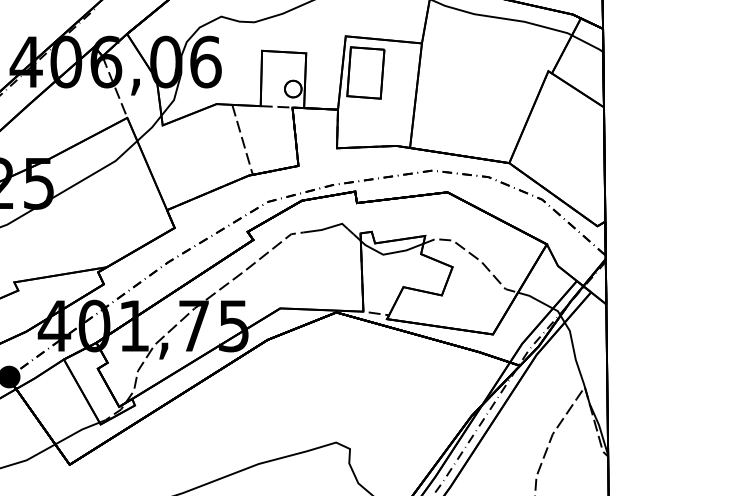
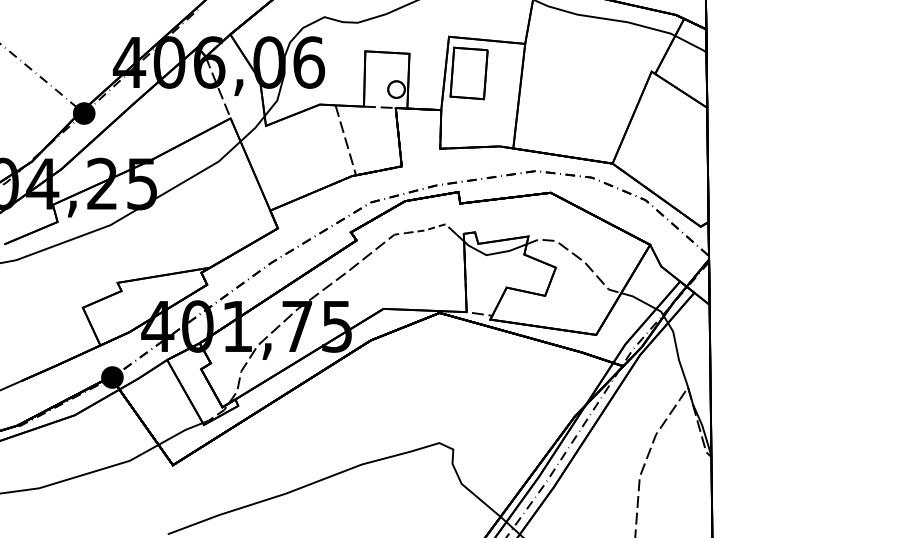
line: (327, 228) -> (430, 228), solid -> dashed

